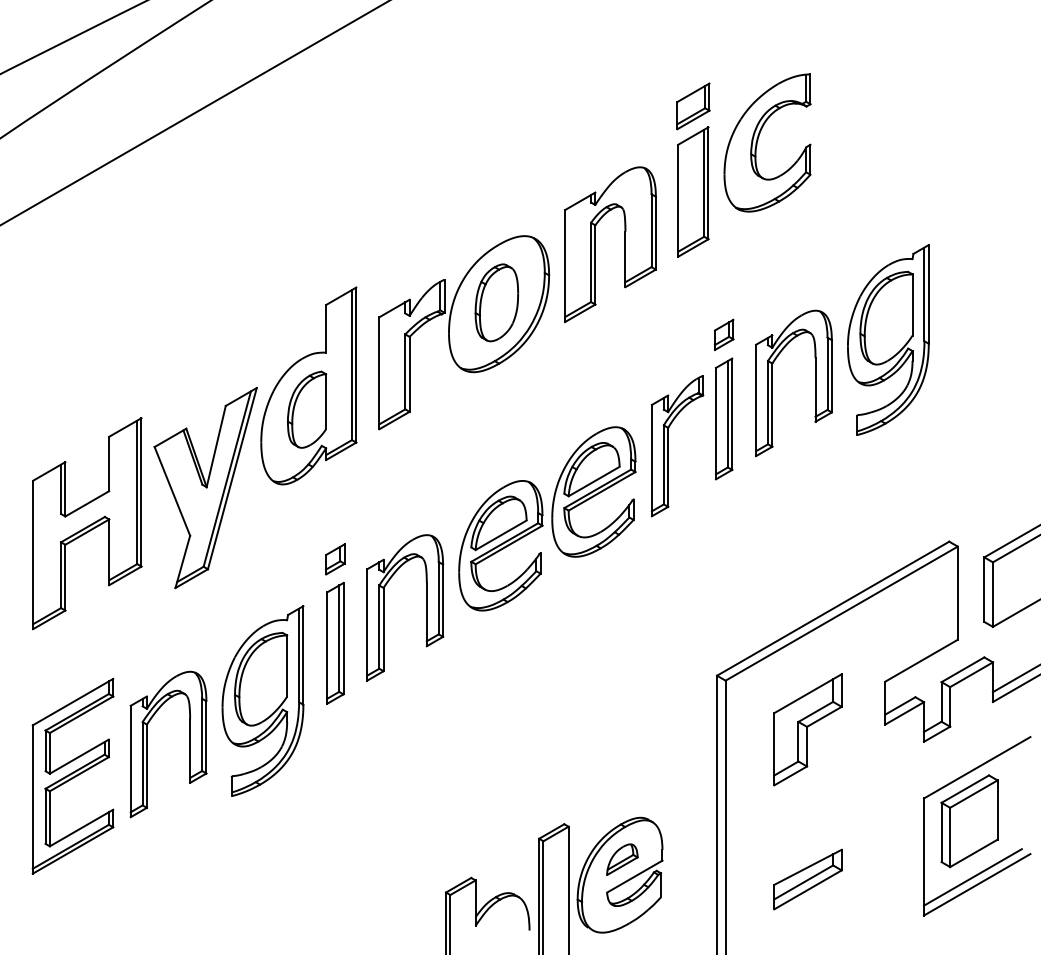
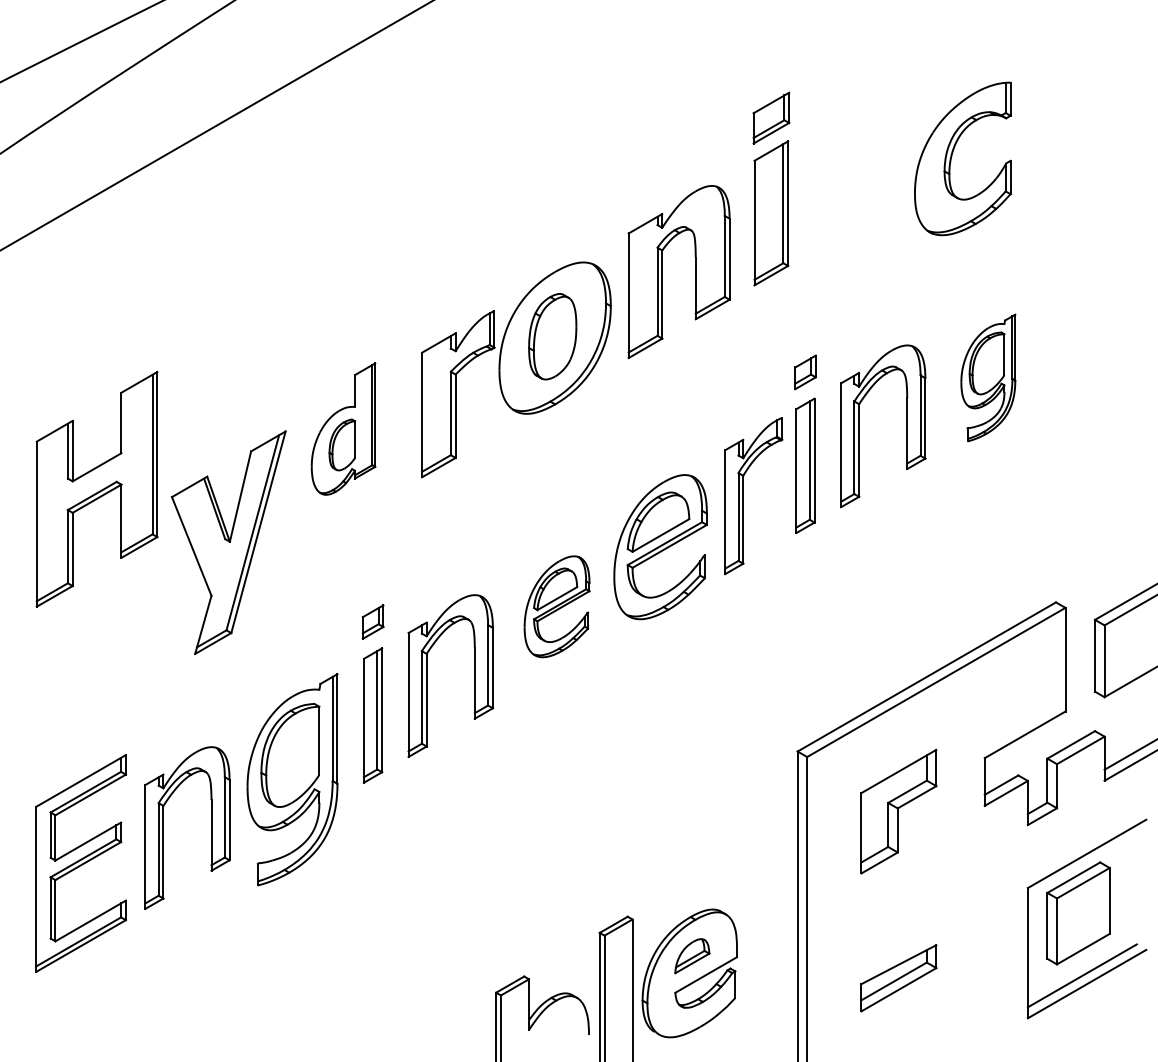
part: (758, 140) -> (952, 156), moved
part: (888, 339) -> (988, 377), size x0.6
part: (308, 385) -> (343, 428), size x0.6
part: (86, 523) -> (96, 489), moved
part: (500, 545) -> (556, 606), size x0.7

